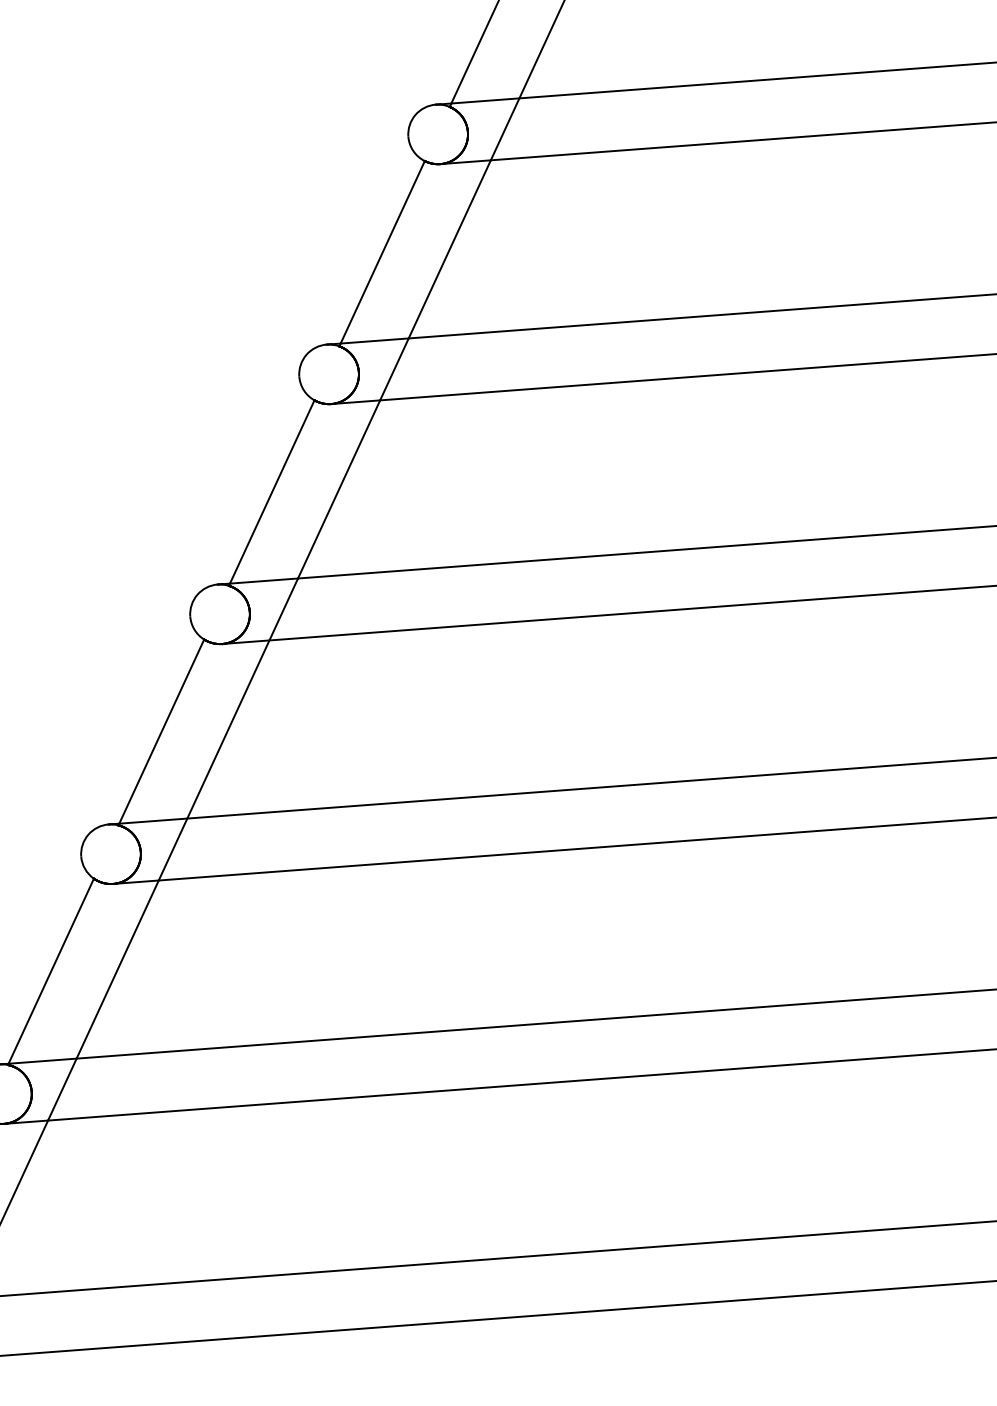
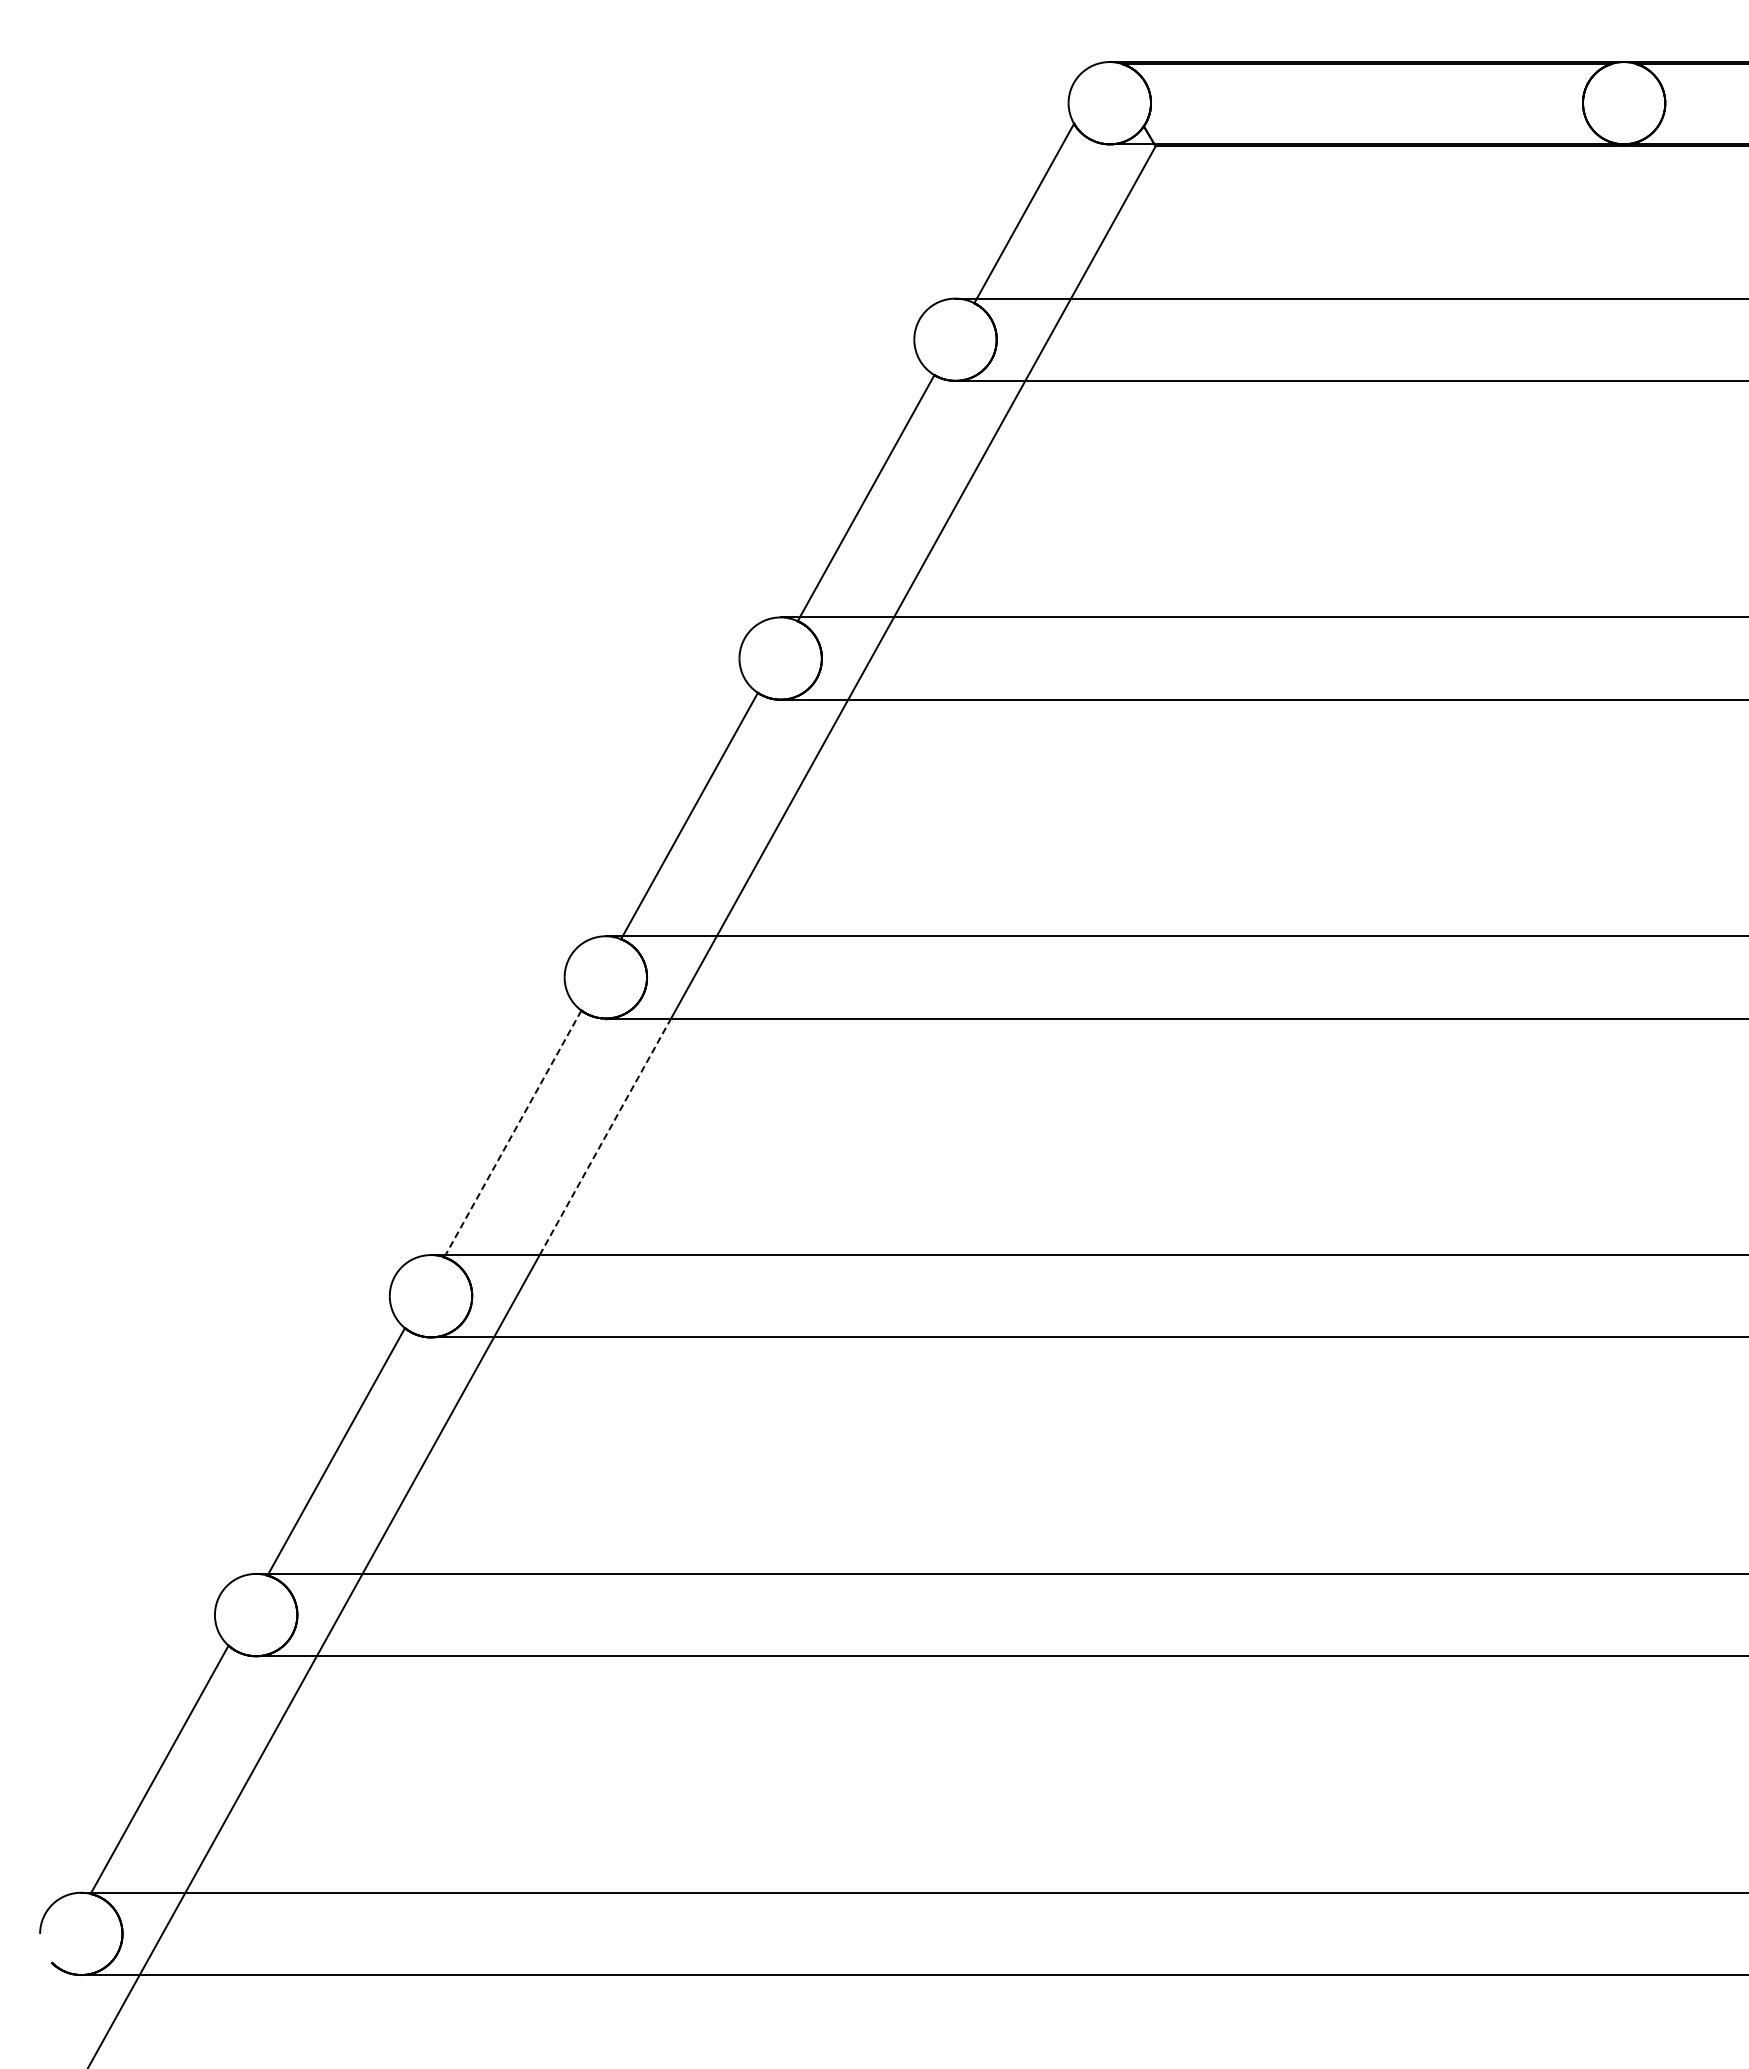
line: (228, 729) -> (605, 1136), solid -> dashed
line: (161, 731) -> (513, 1132), solid -> dashed

